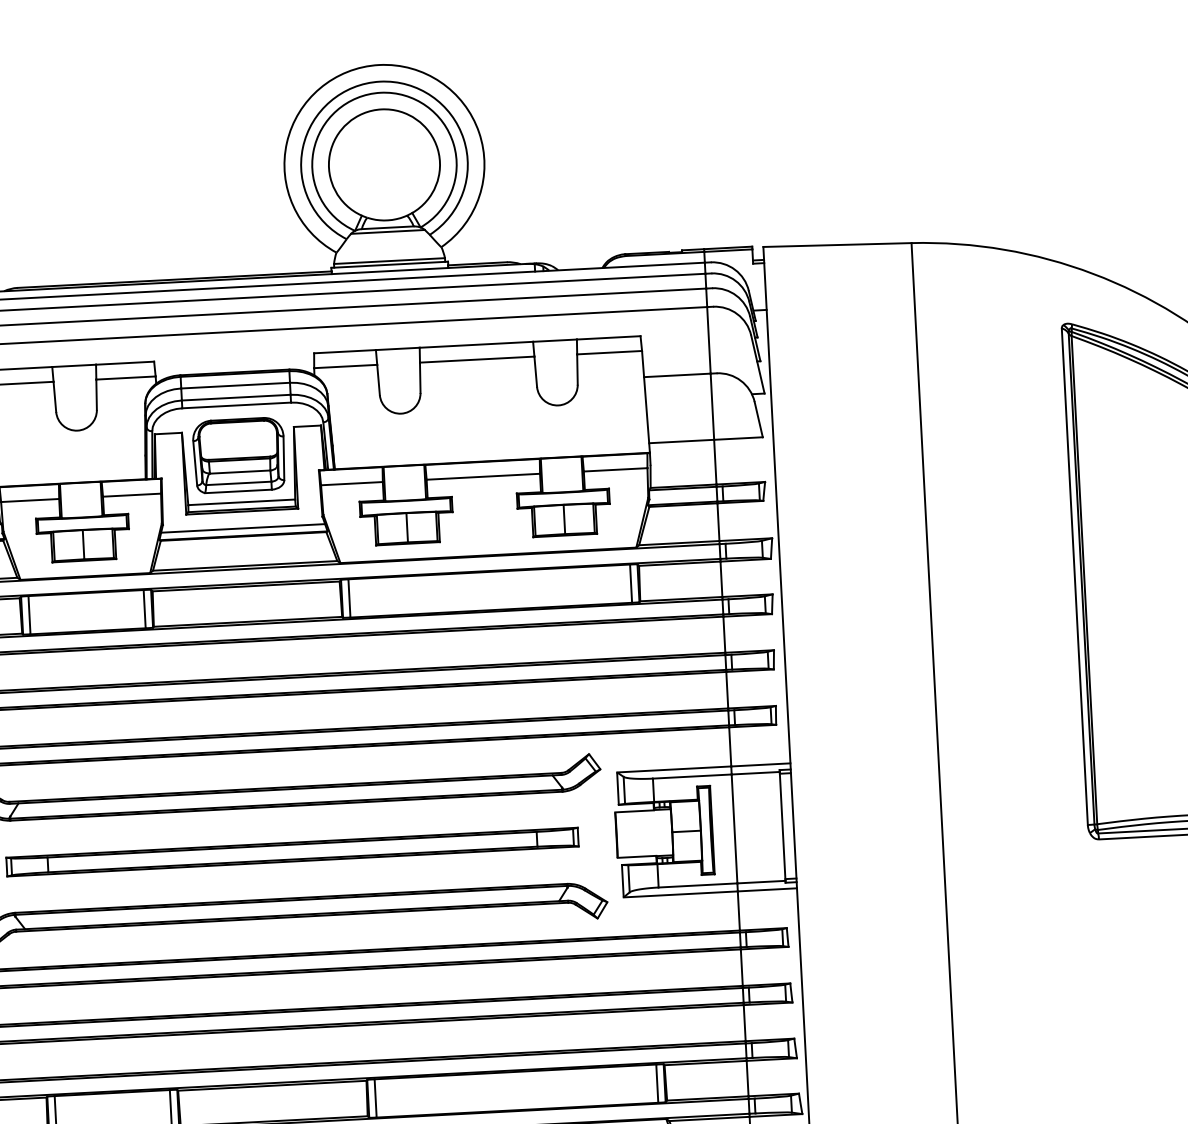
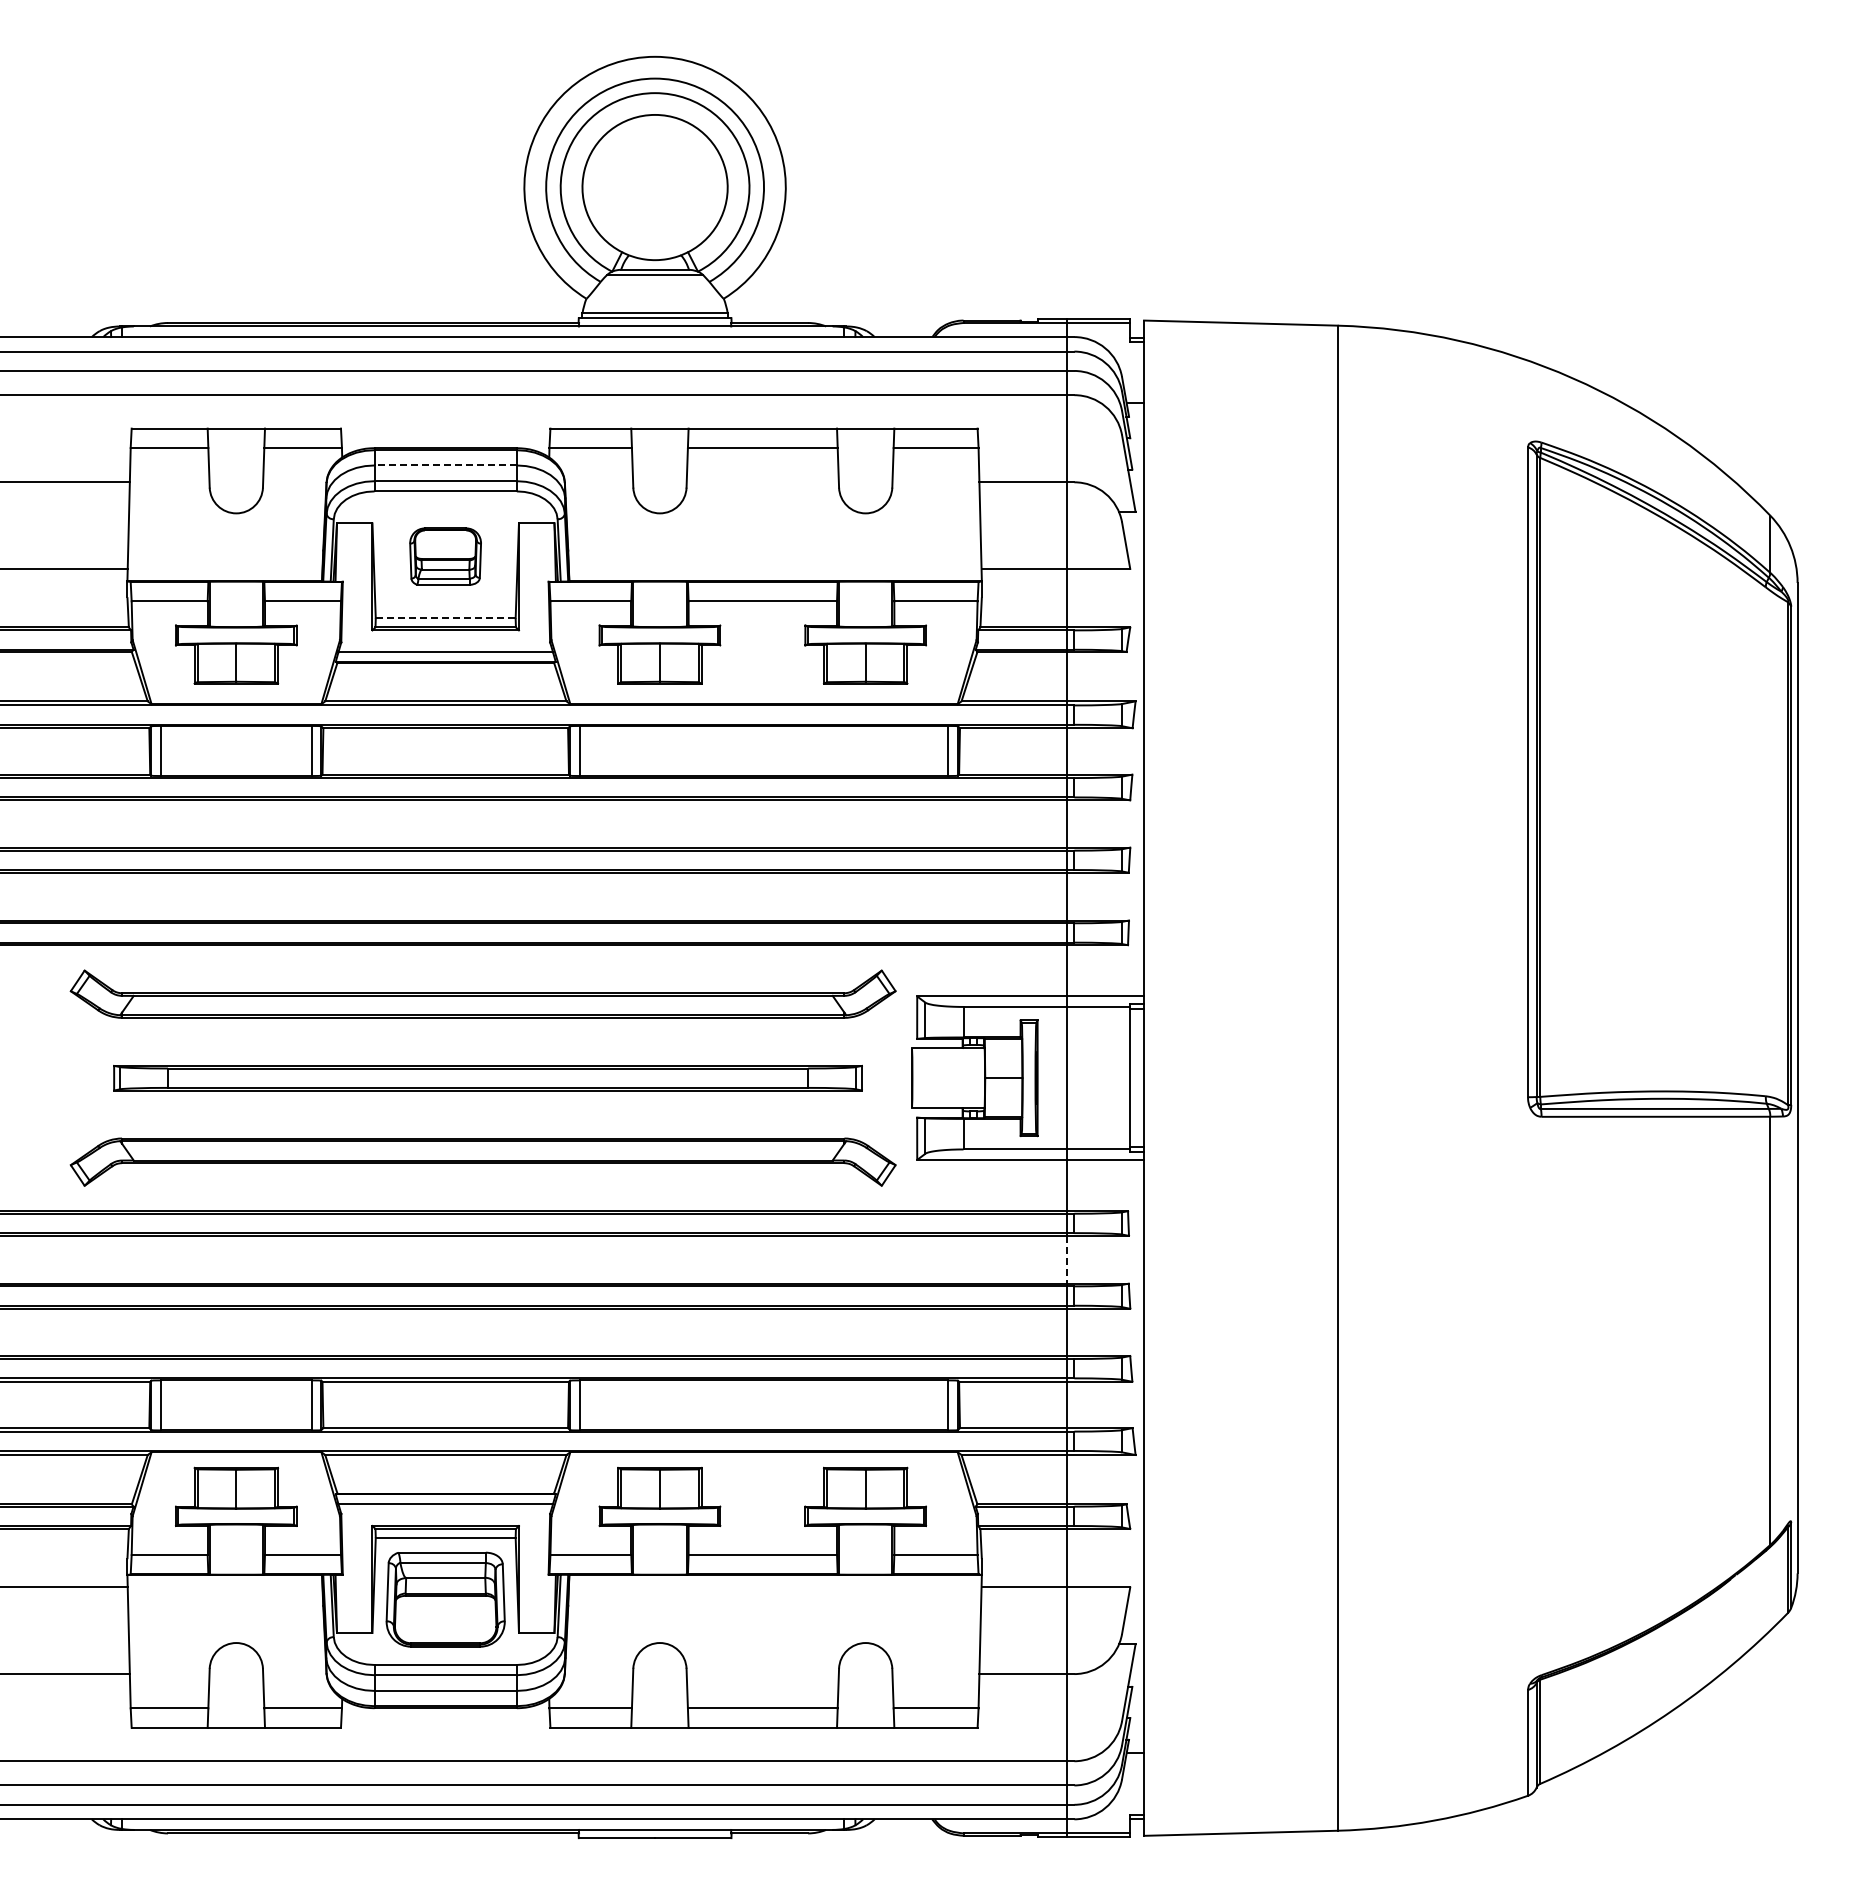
line: (235, 385) -> (445, 465), solid -> dashed
part: (239, 455) -> (445, 556), size x0.6
line: (241, 502) -> (445, 618), solid -> dashed
line: (741, 967) -> (1066, 1259), solid -> dashed

